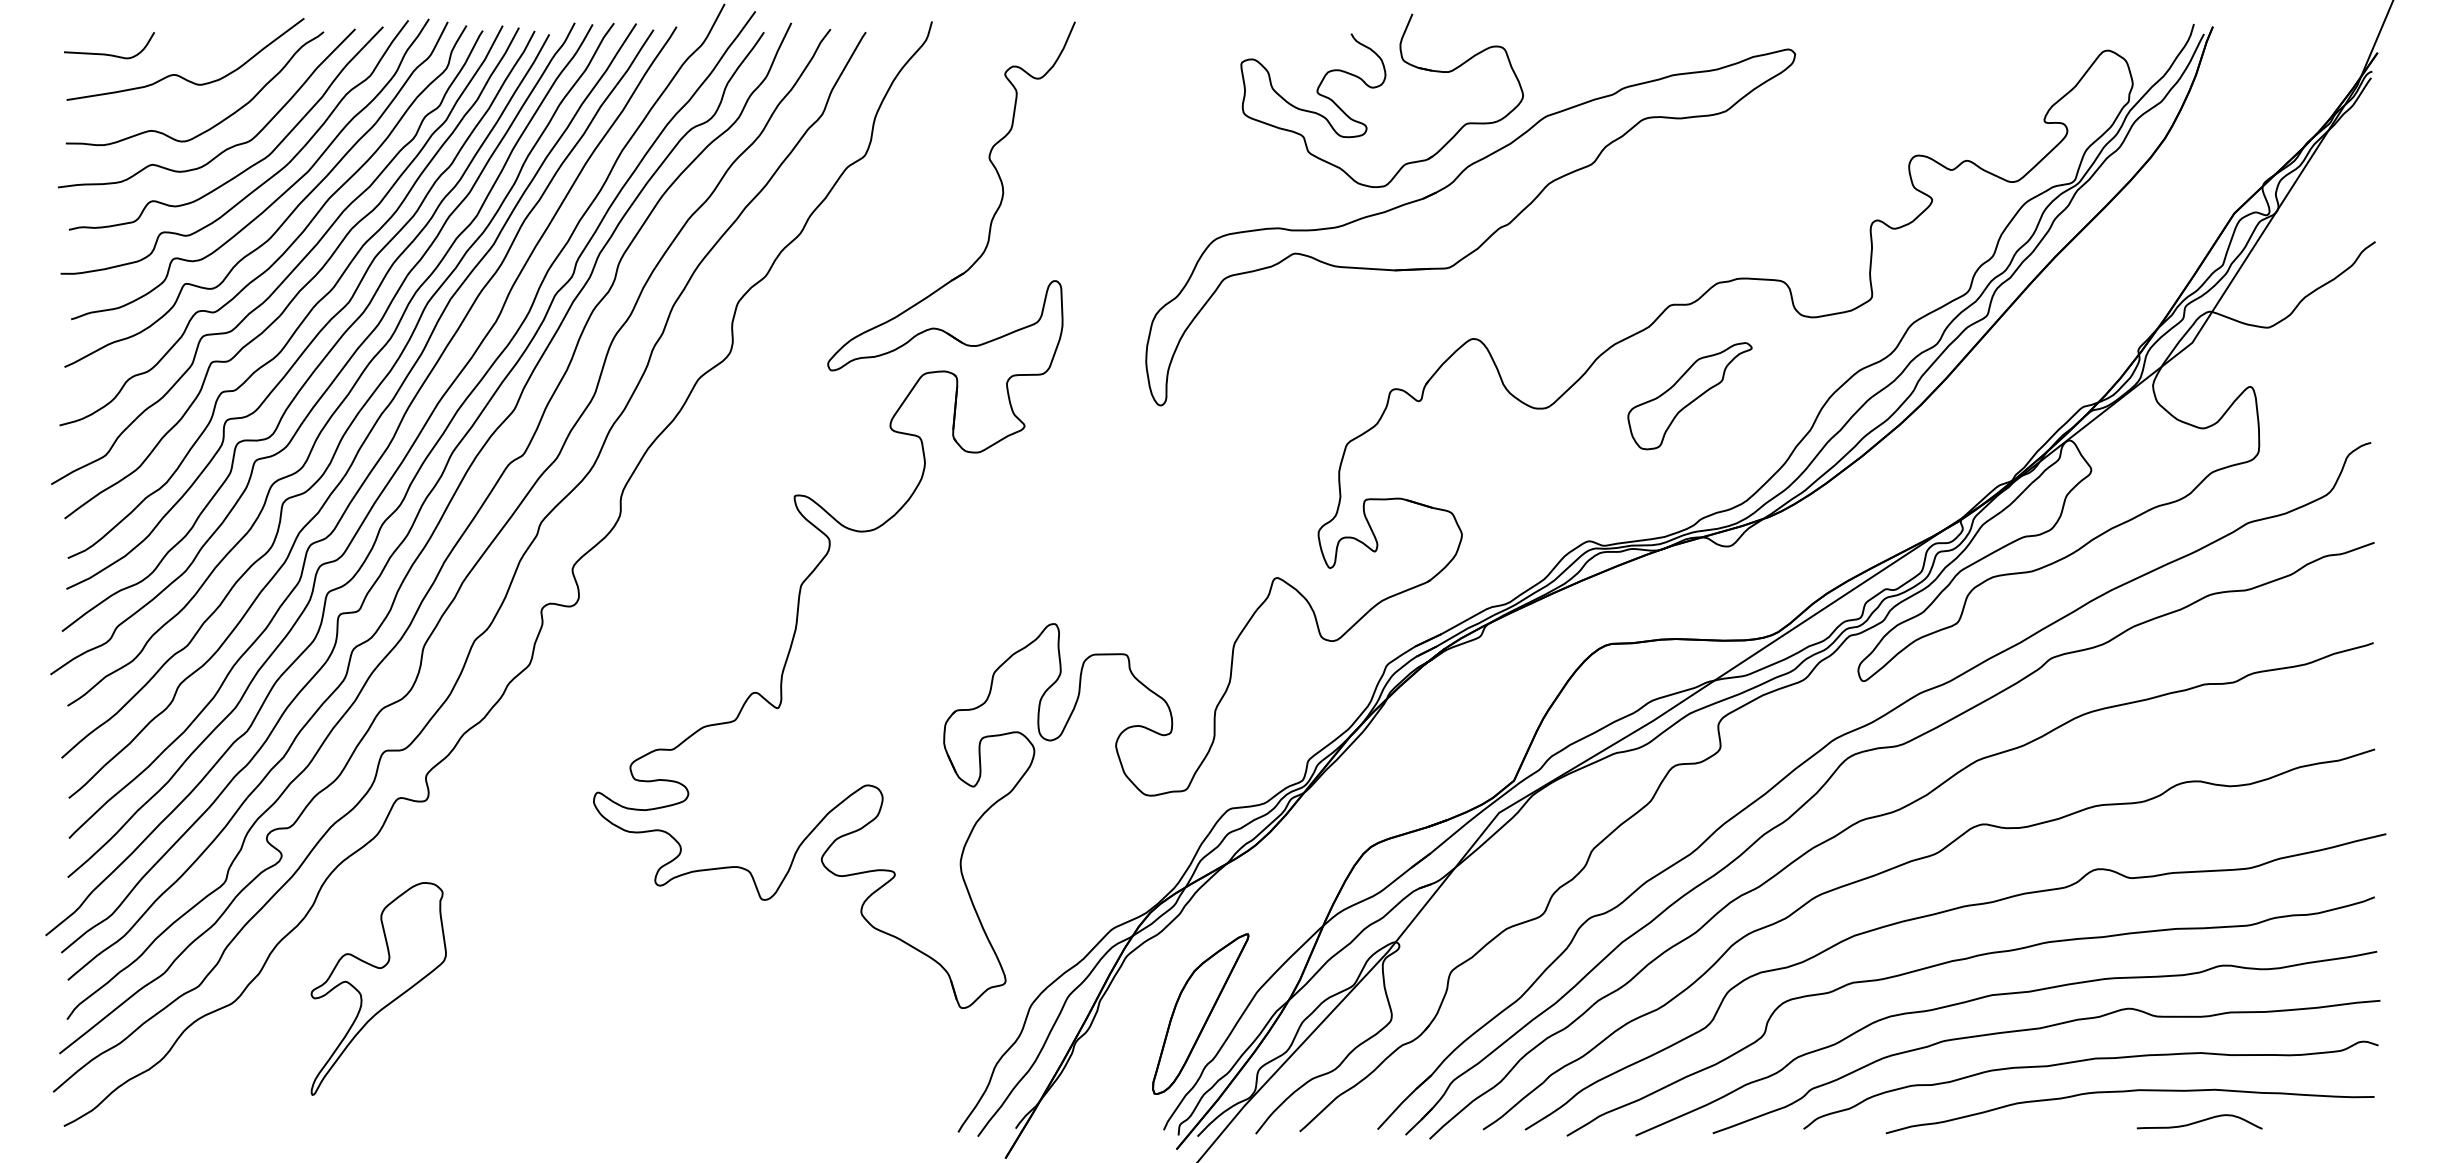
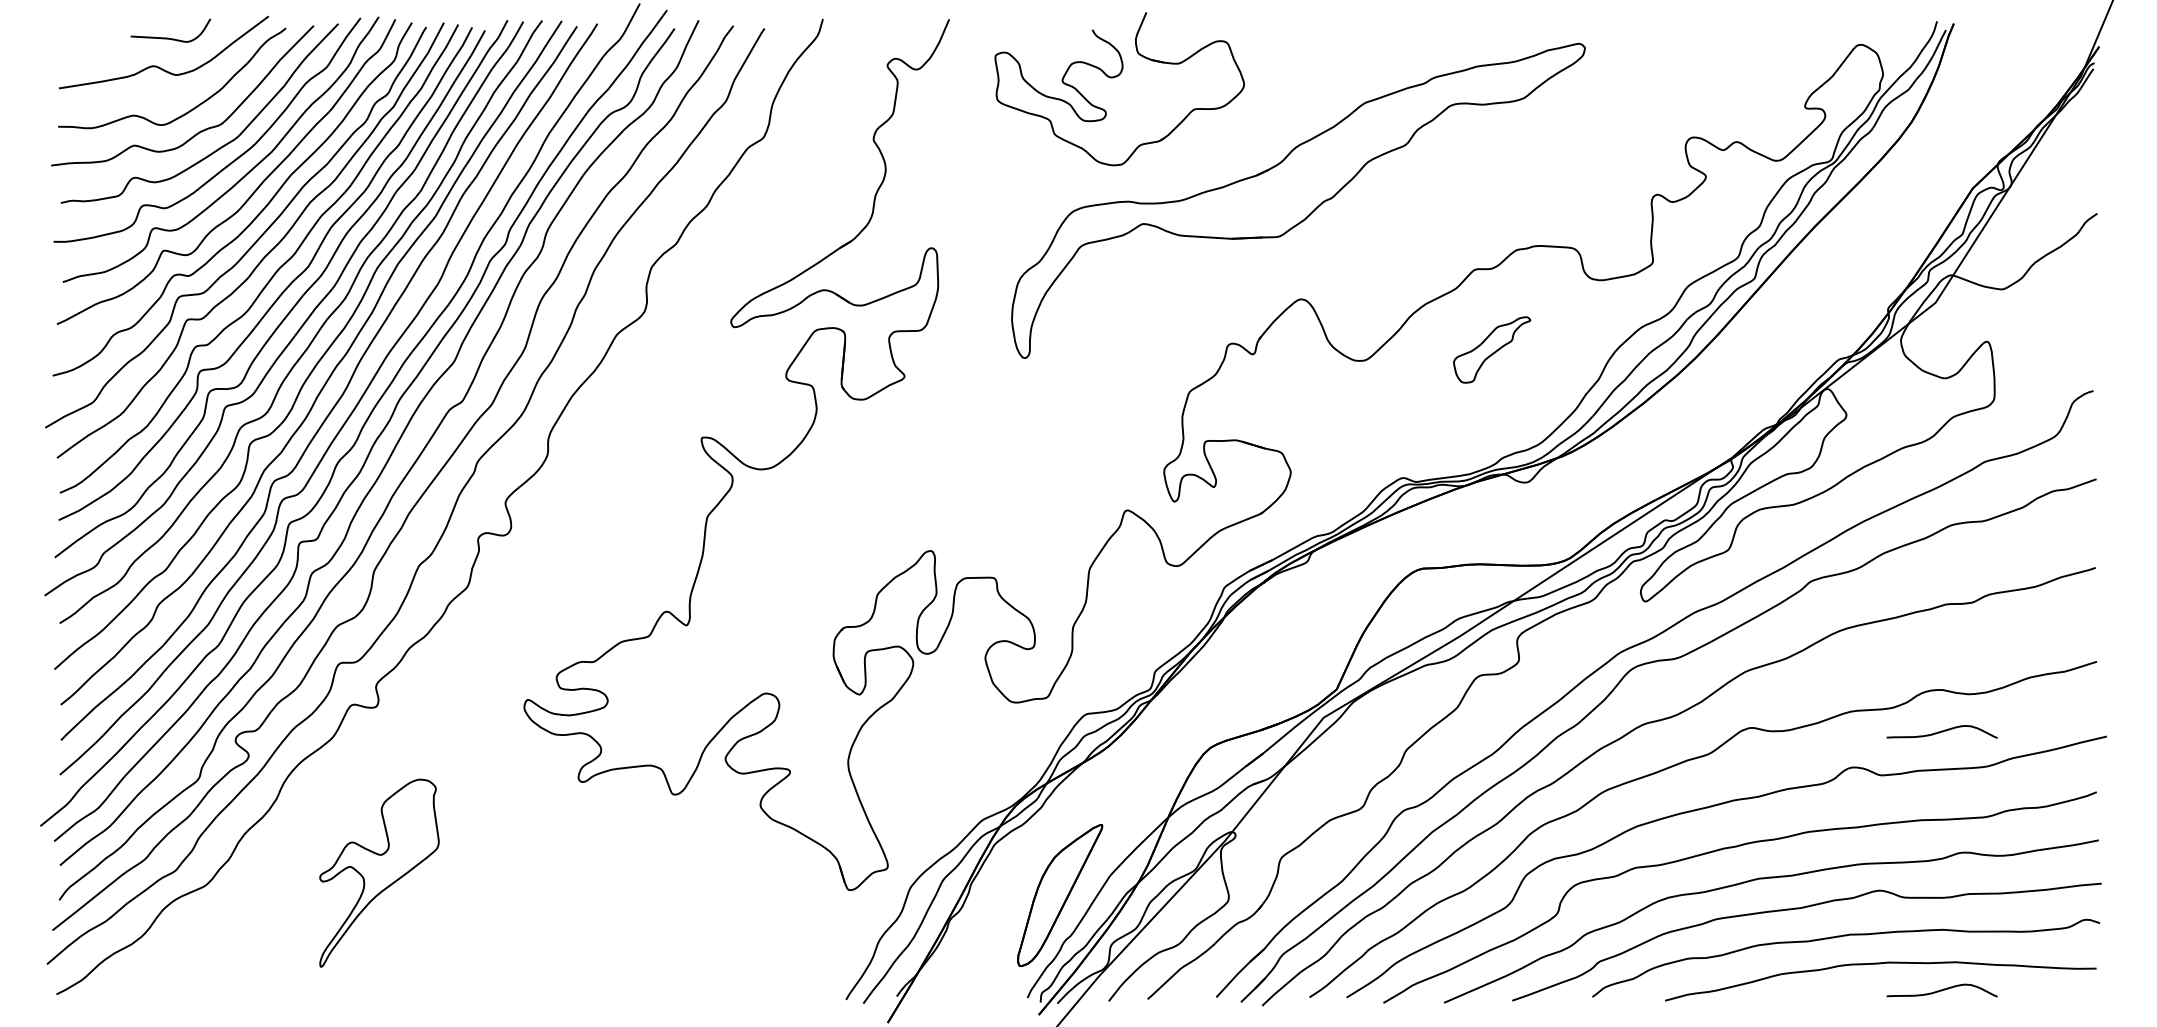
curve: (106, 53) -> (168, 37), moved
part: (1378, 87) -> (1116, 77), moved
part: (1689, 396) -> (1491, 350), size x0.7
curve: (2199, 828) -> (1941, 731), added
part: (378, 988) -> (379, 872), moved

